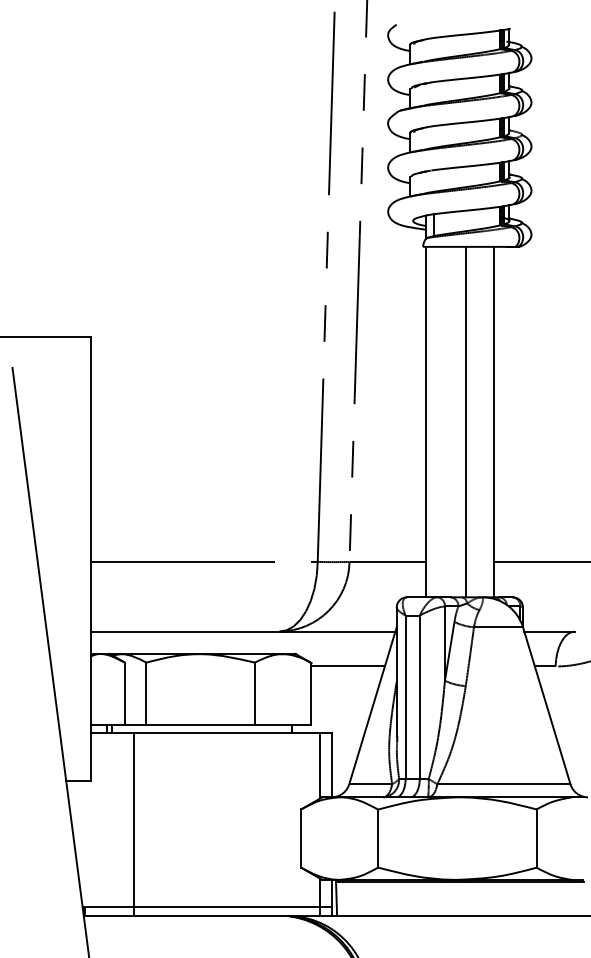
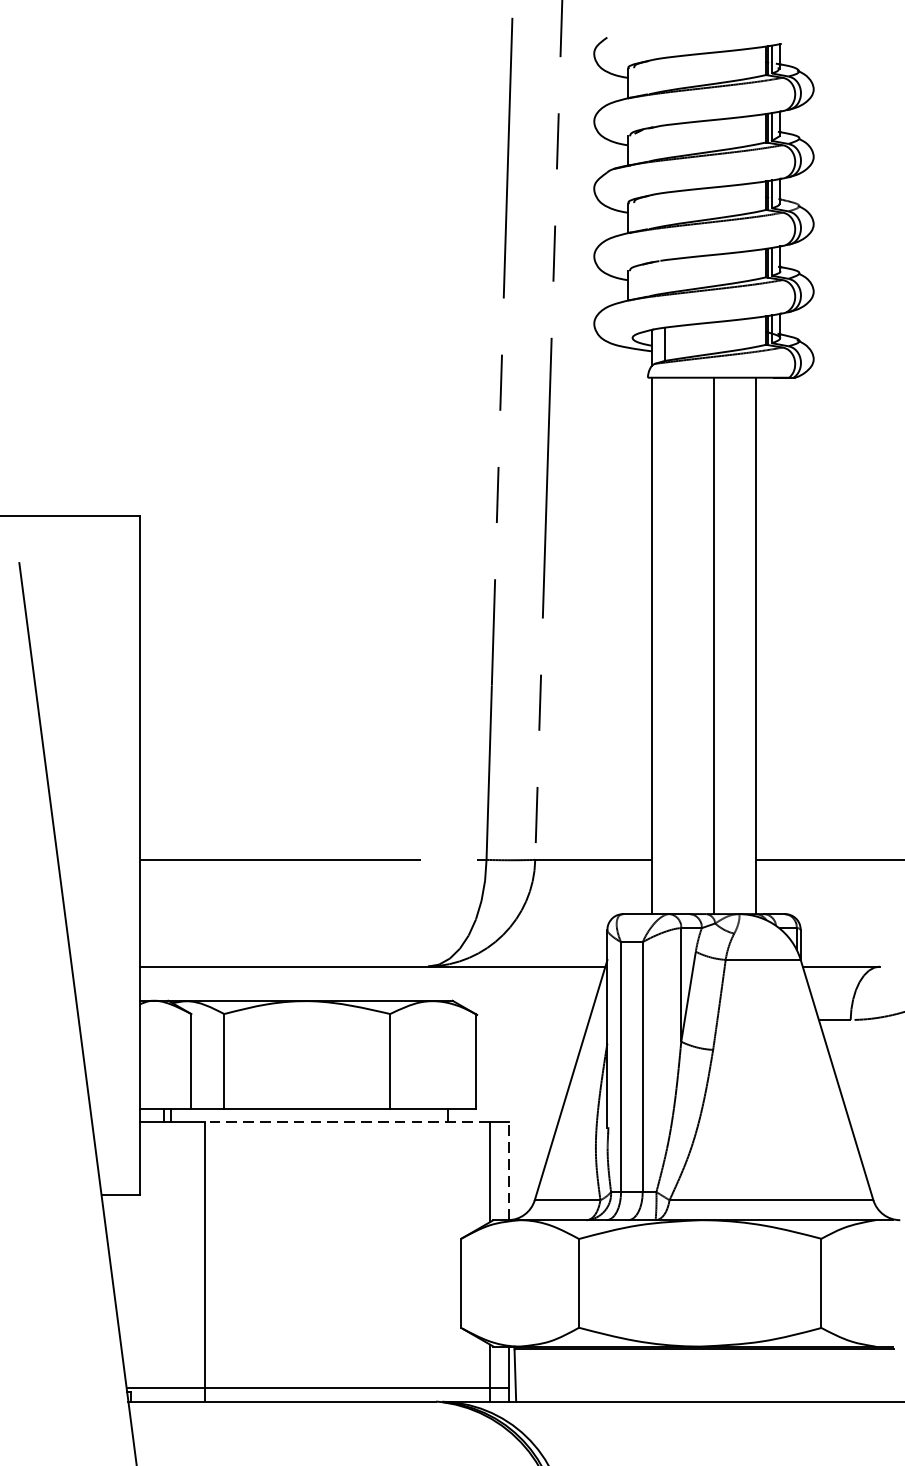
line: (347, 666) -> (532, 1019), removed
line: (226, 733) -> (346, 1122), solid -> dashed
line: (332, 765) -> (509, 1171), solid -> dashed

